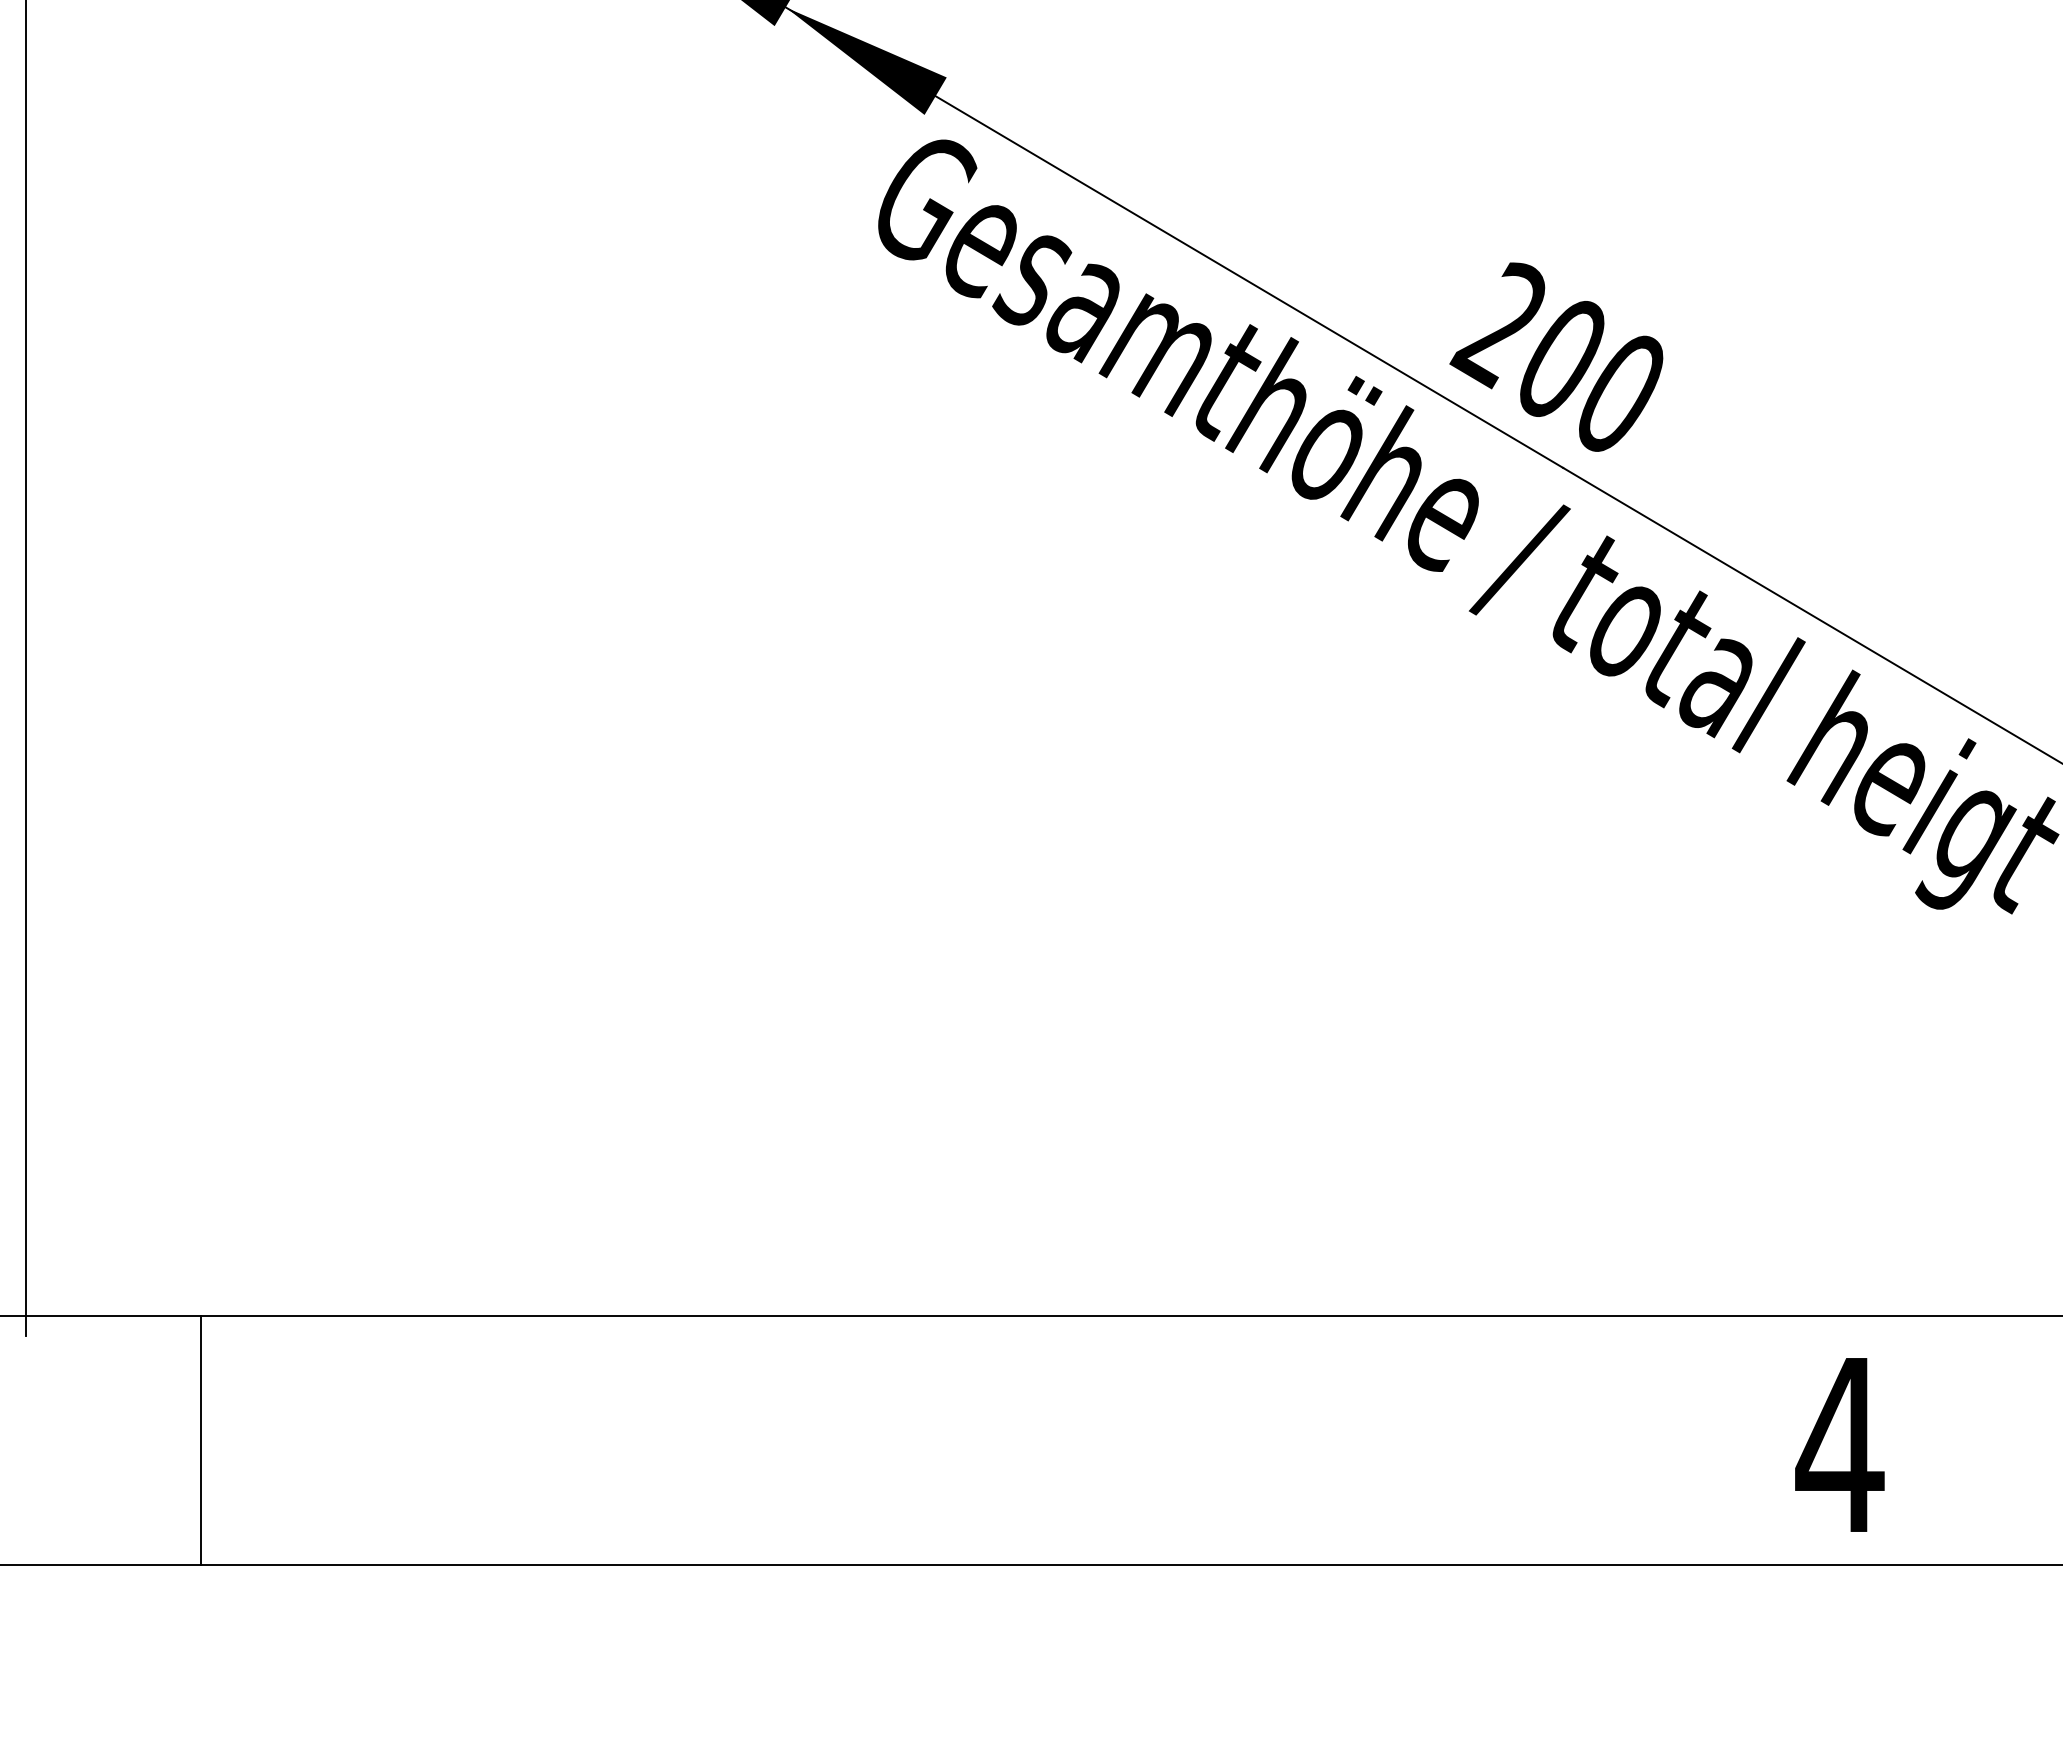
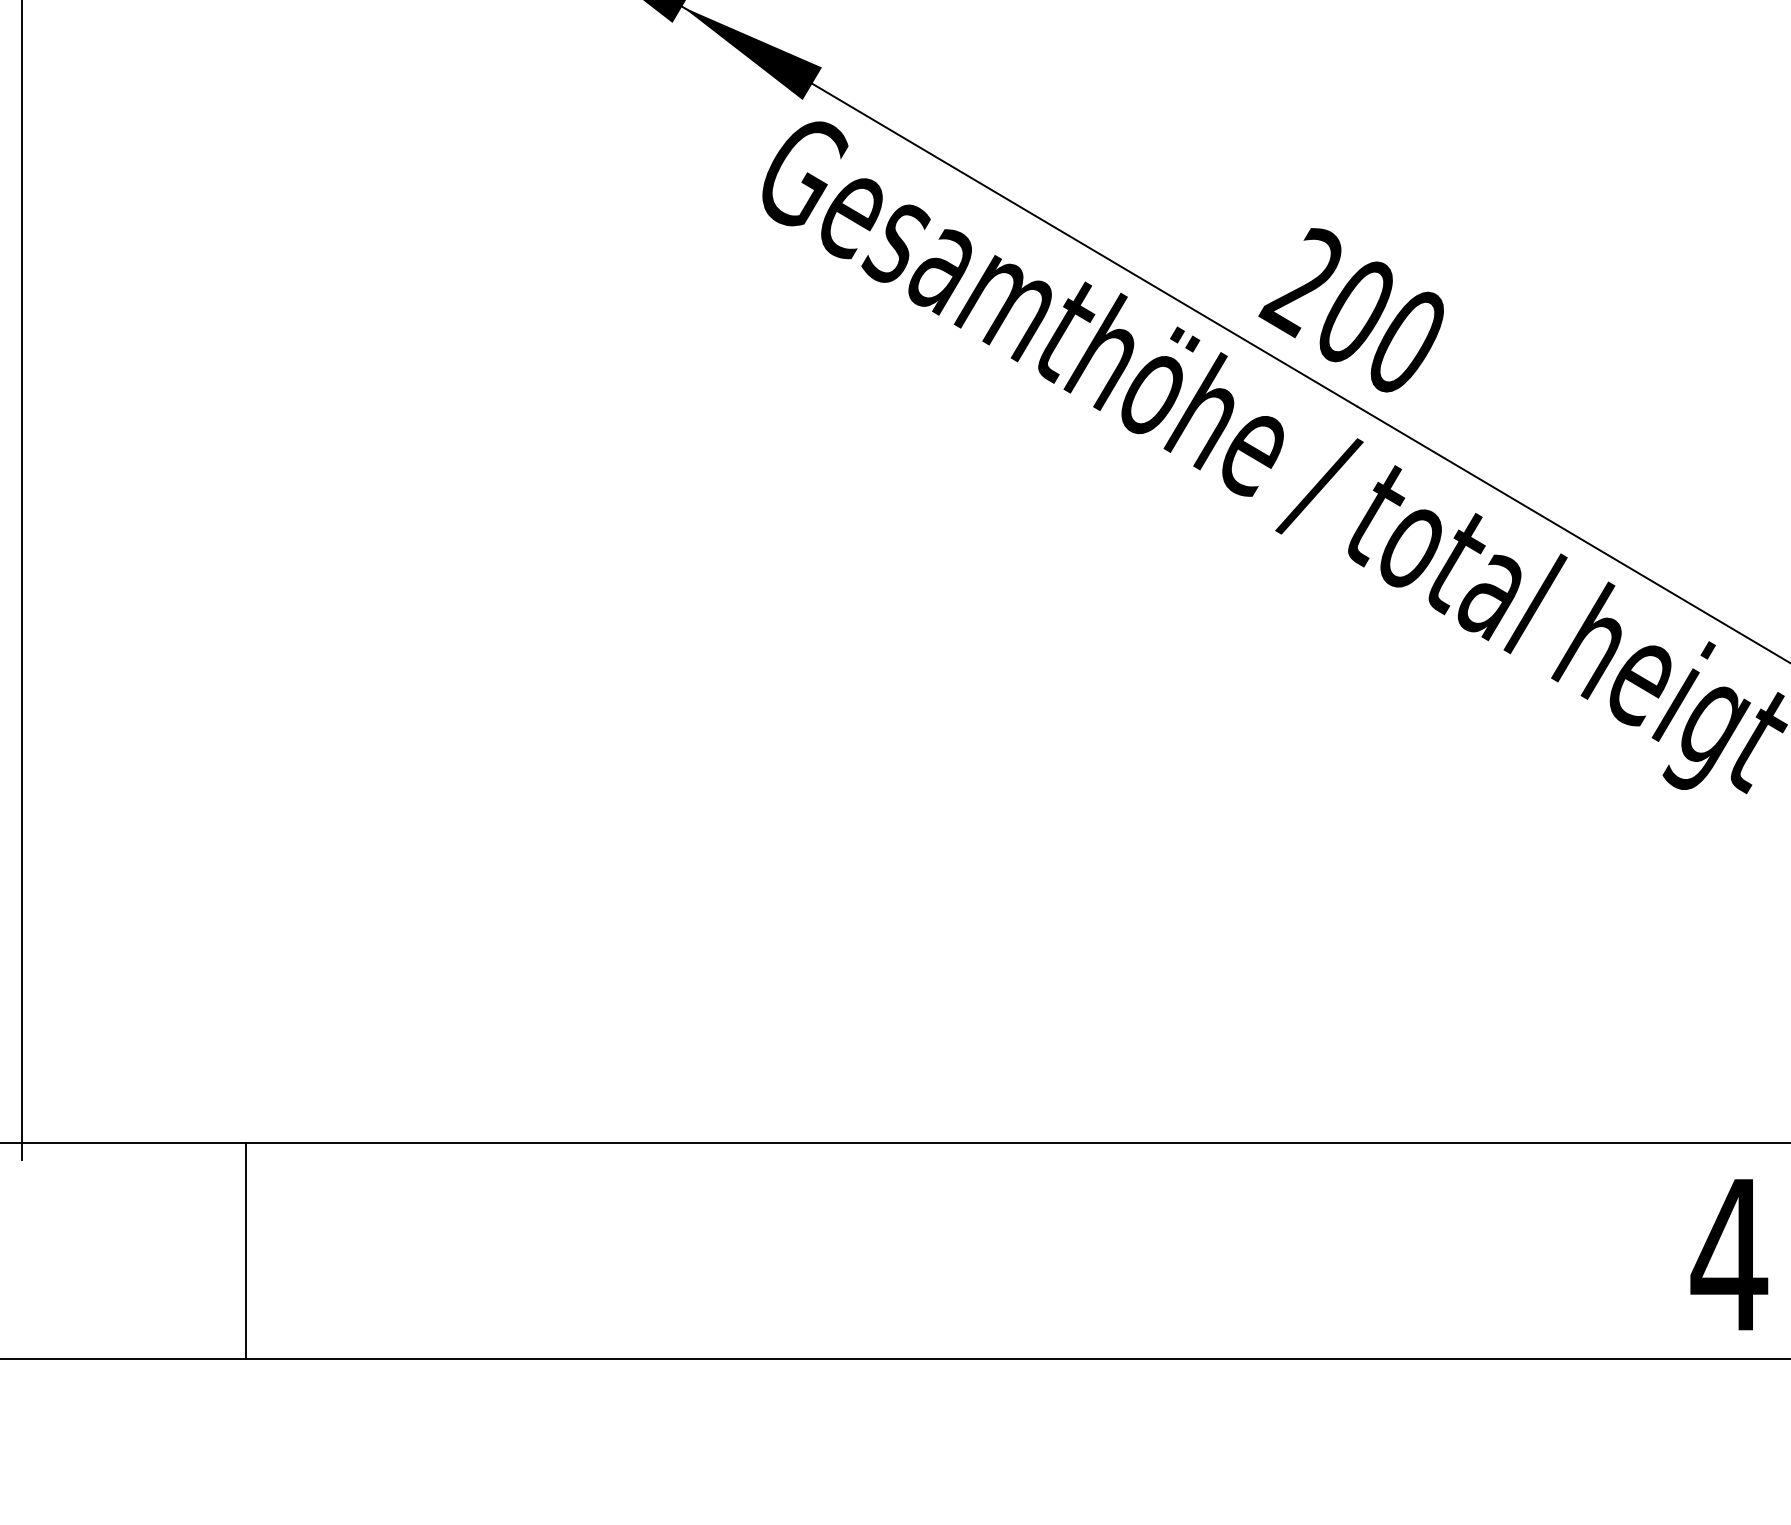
line: (201, 1440) -> (246, 1250), moved
text: (1839, 1444) -> (1728, 1254), moved

